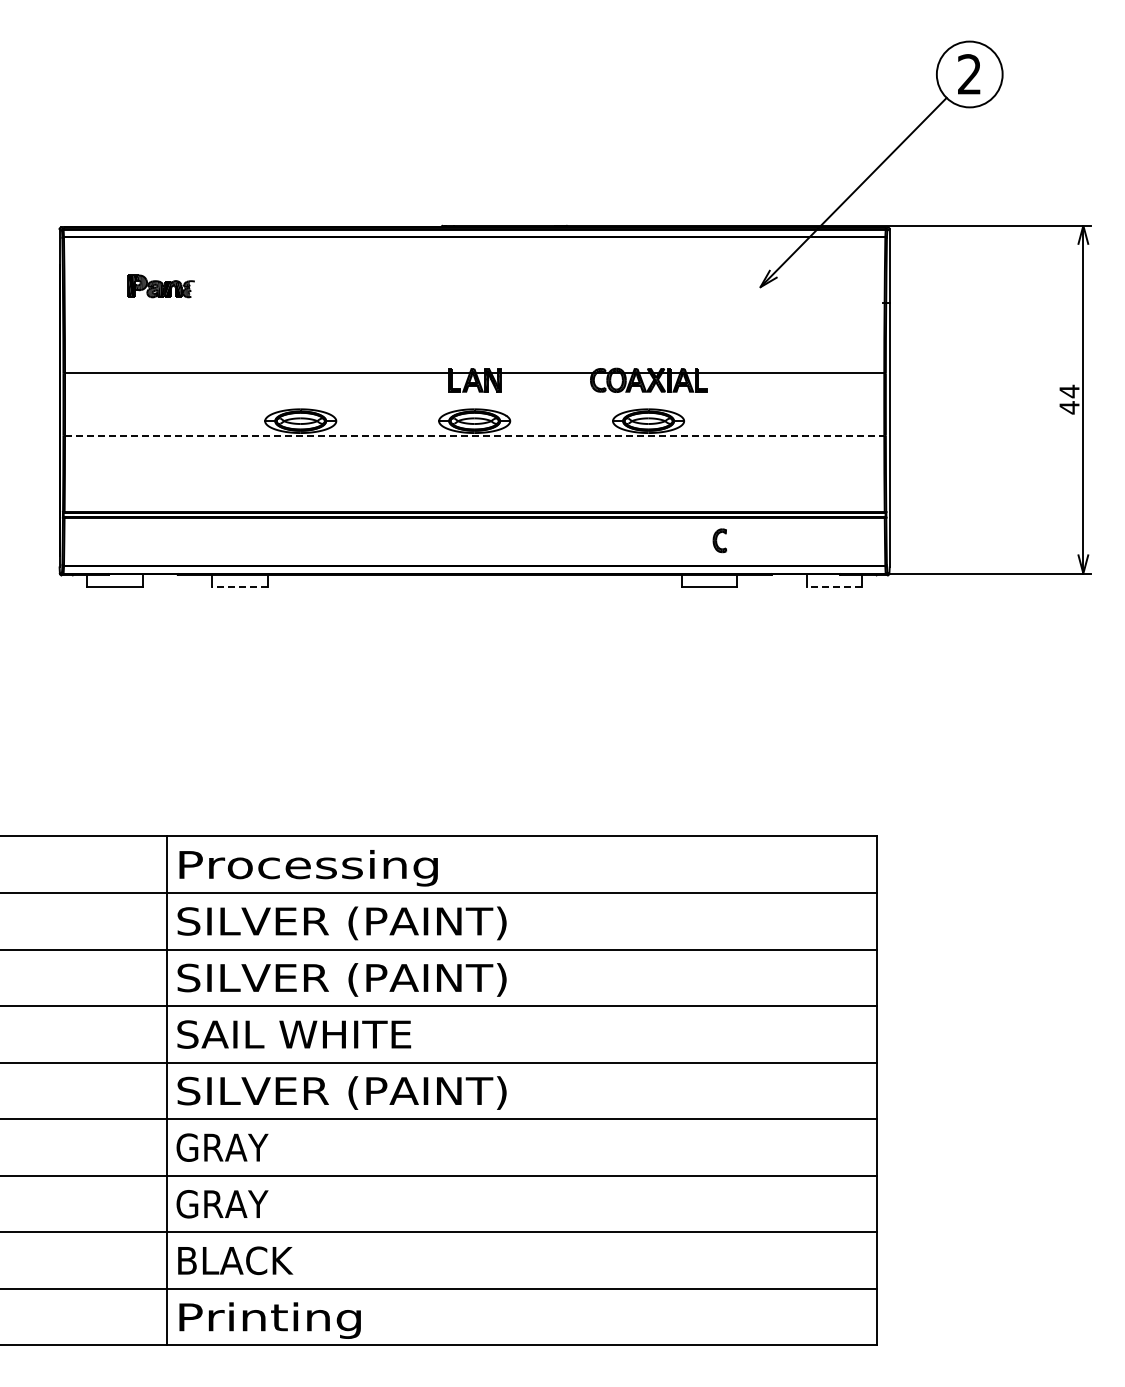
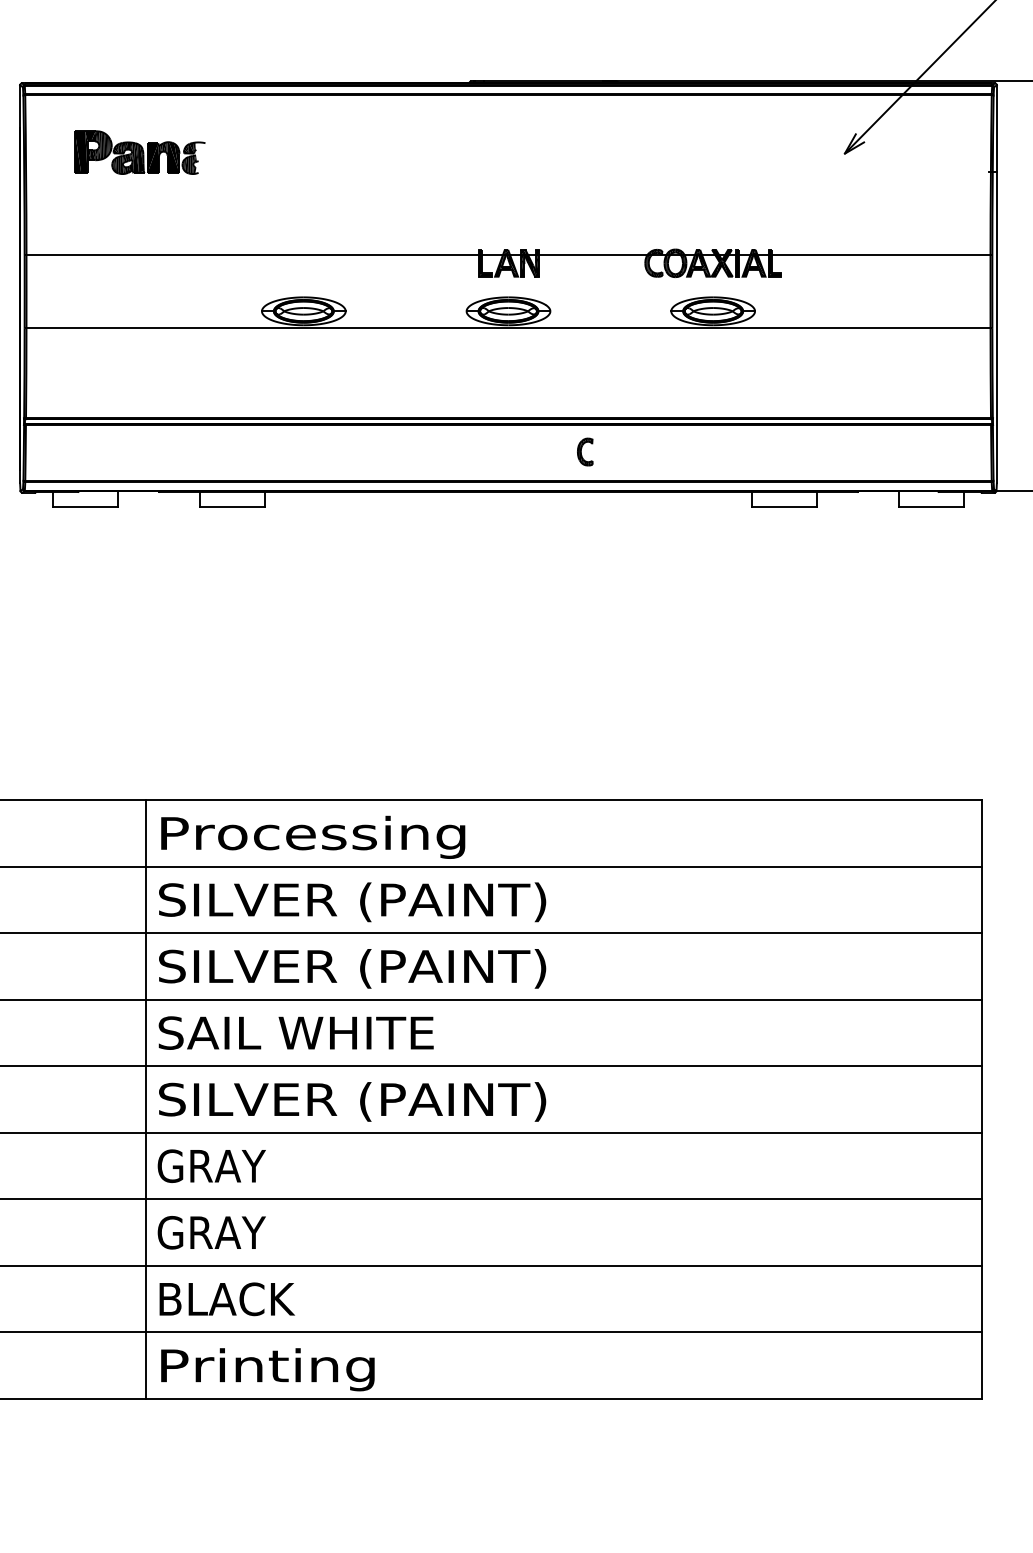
part: (161, 286) -> (140, 152), size x1.67
line: (474, 435) -> (508, 328), dashed -> solid
part: (719, 540) -> (584, 451), moved
line: (239, 587) -> (231, 507), dashed -> solid
line: (834, 587) -> (931, 507), dashed -> solid

